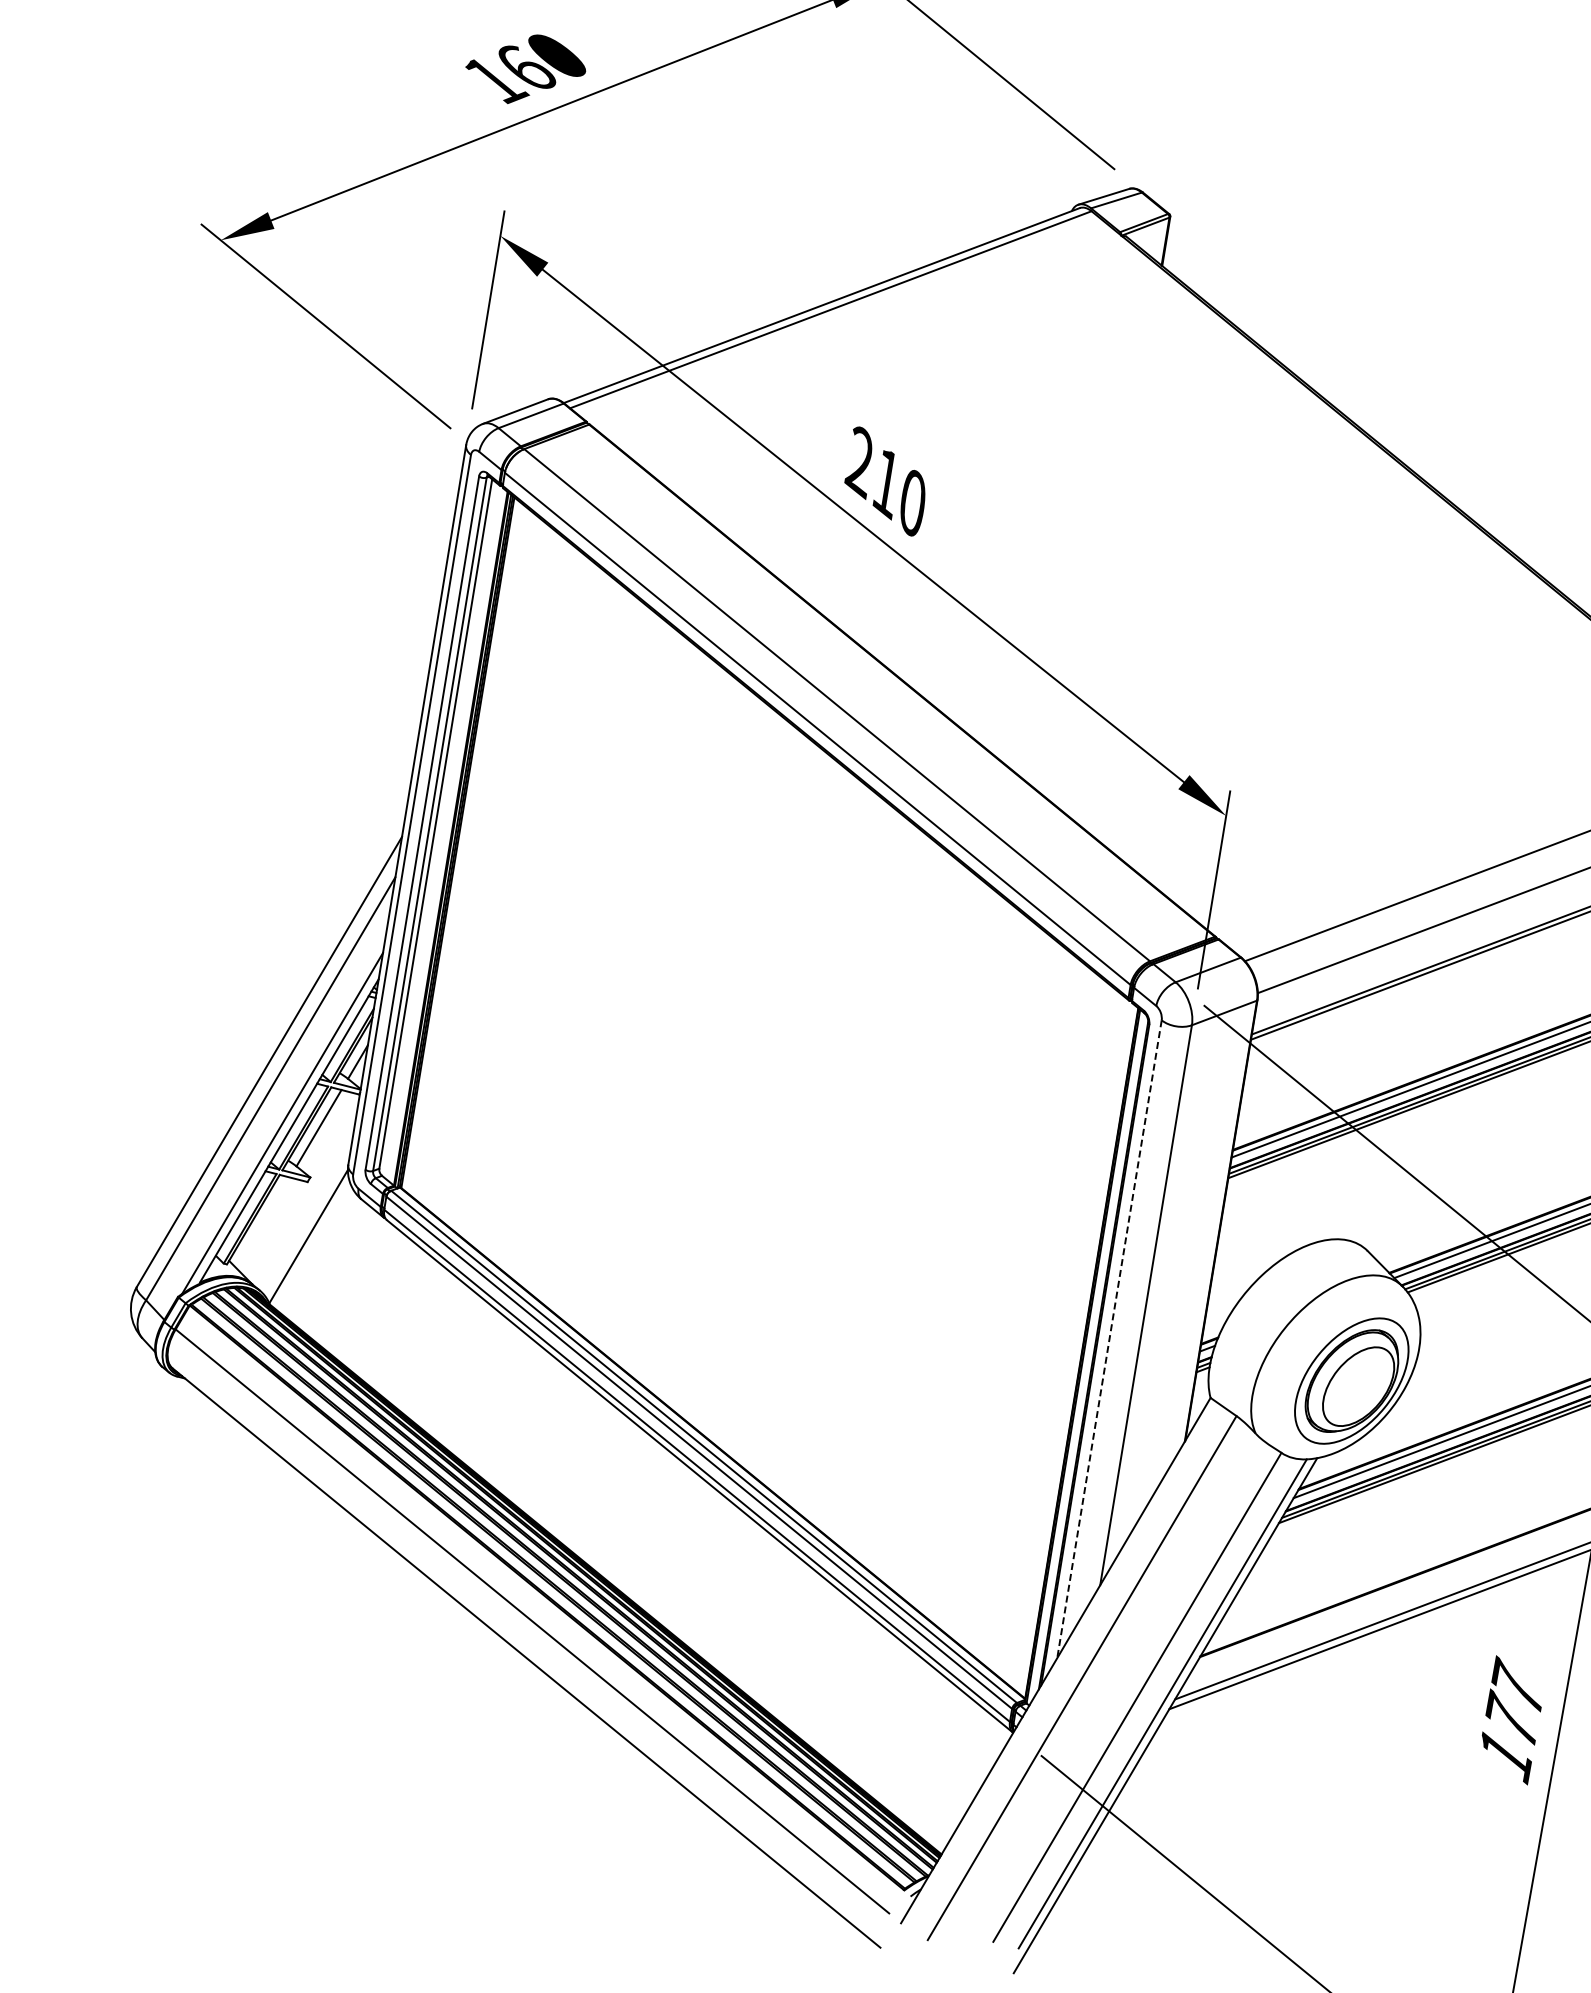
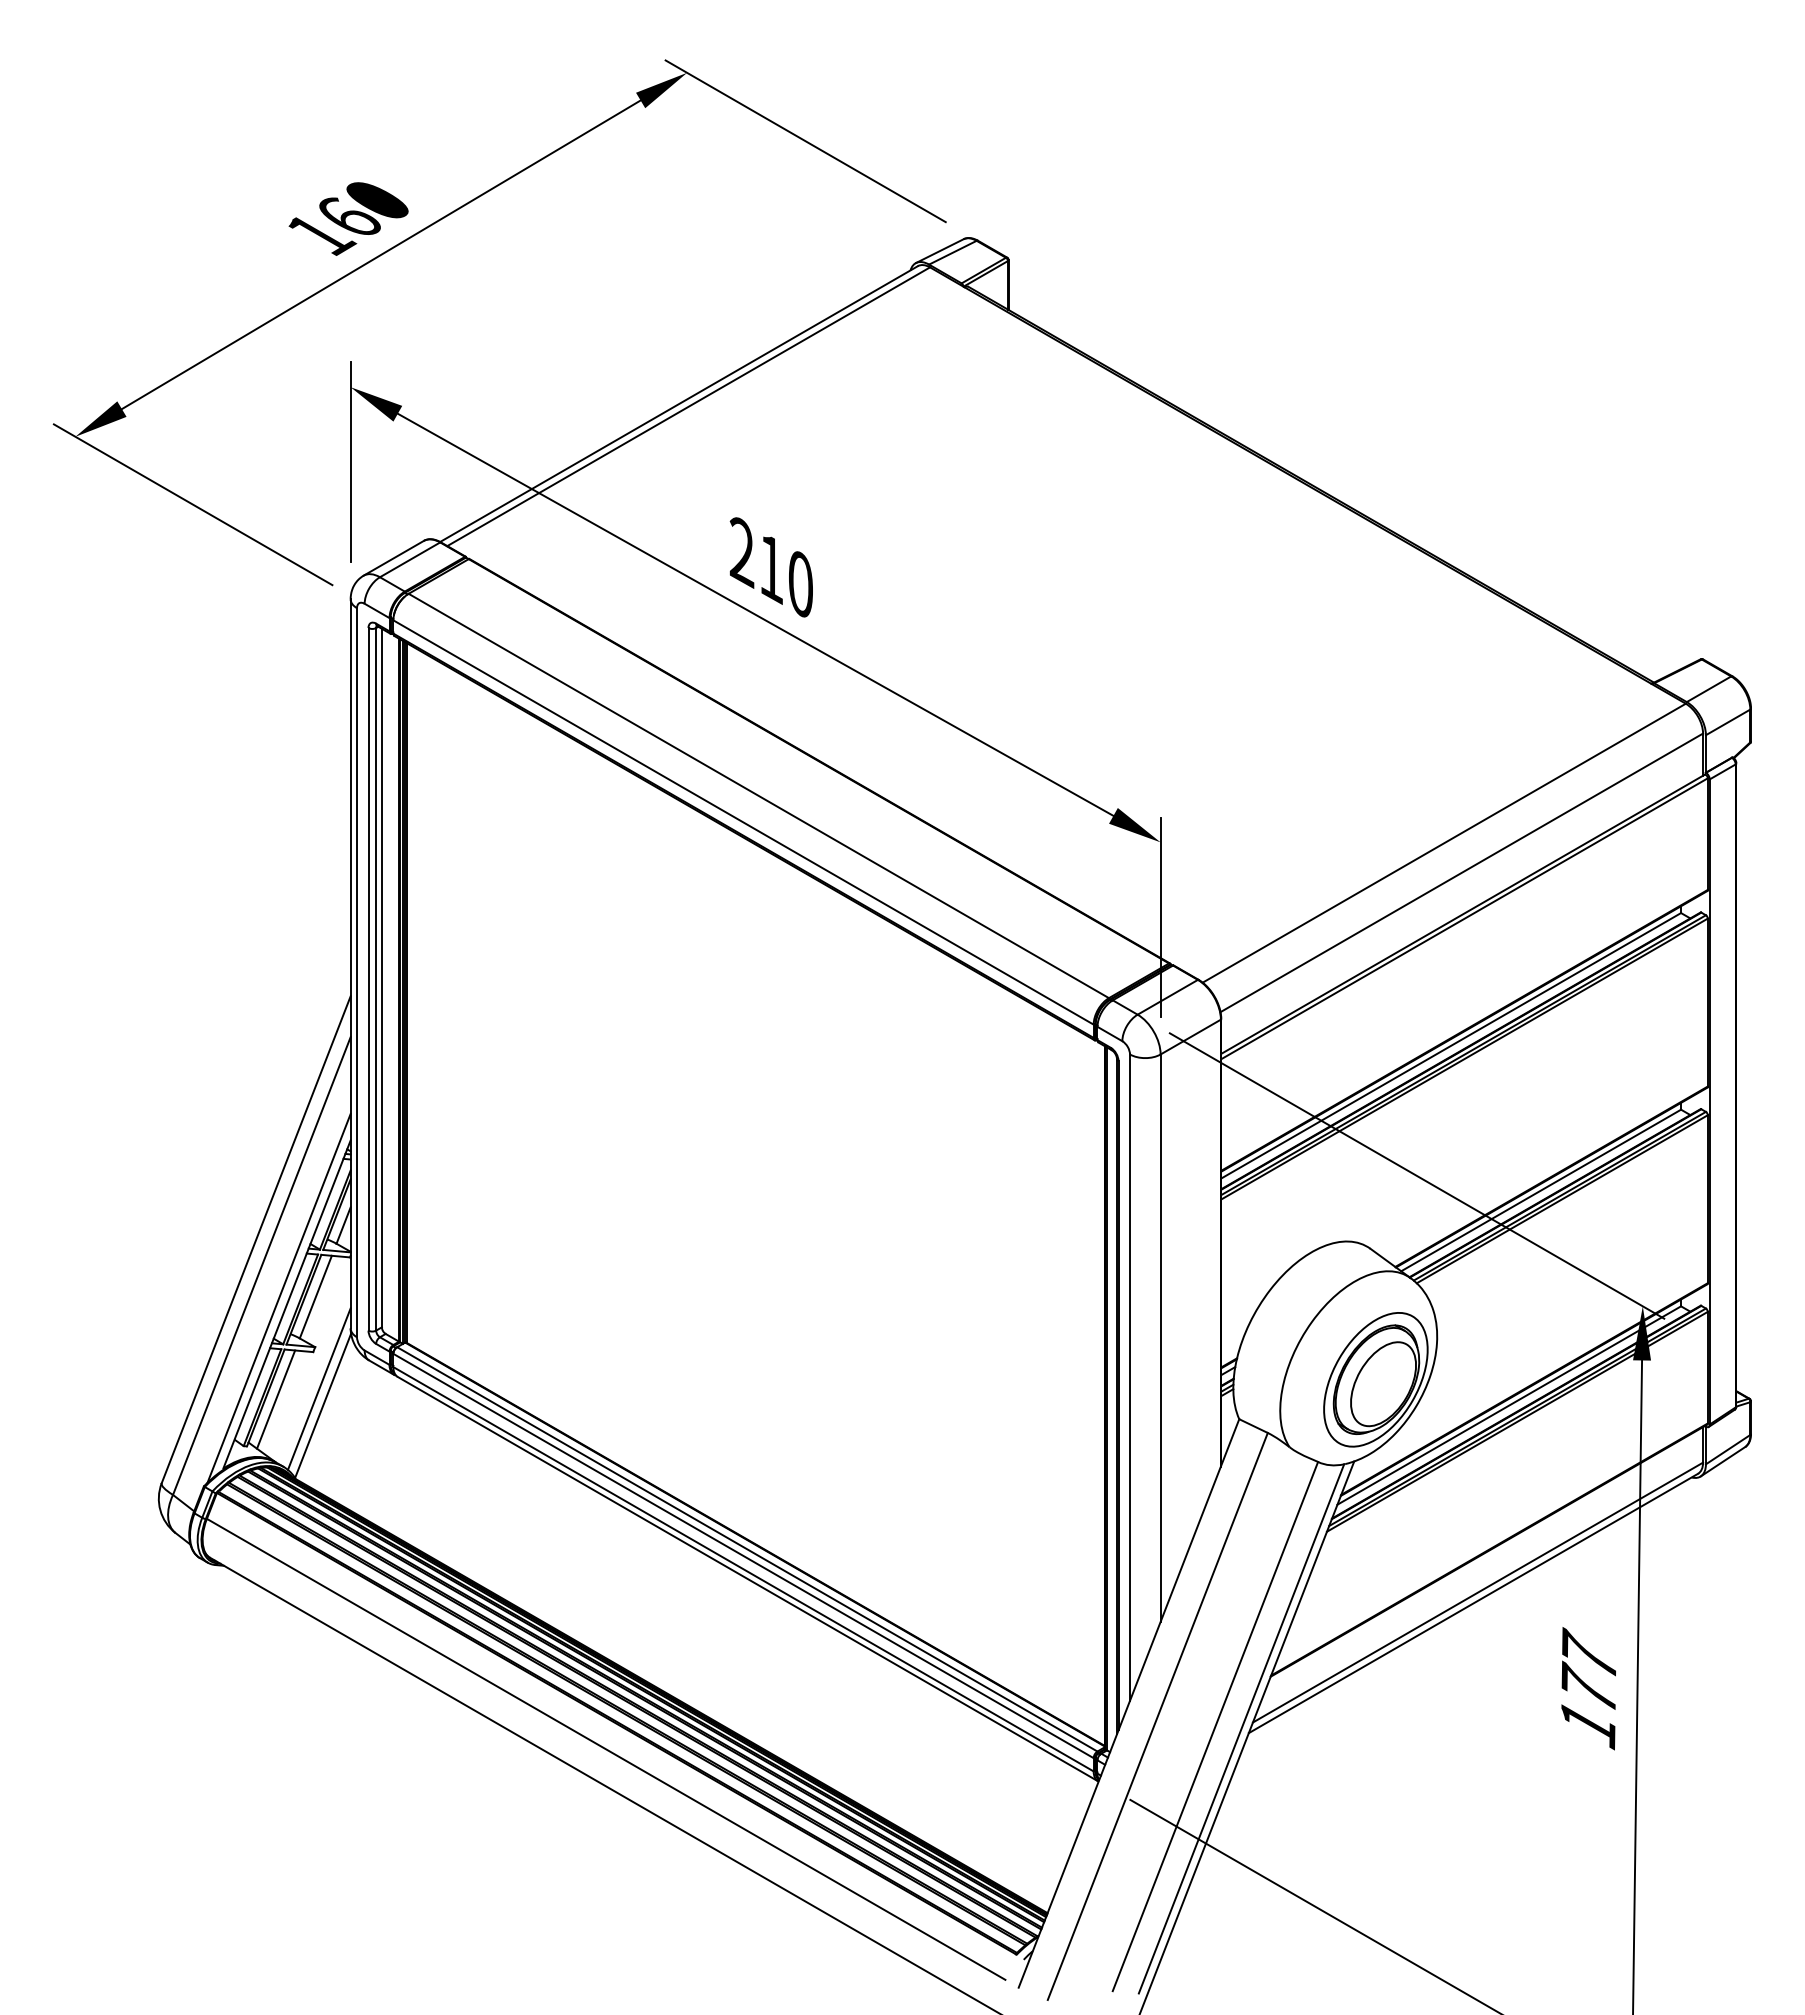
line: (306, 1218) -> (318, 1388), added
line: (263, 1222) -> (276, 1399), added
line: (1109, 1340) -> (1130, 1378), dashed -> solid

